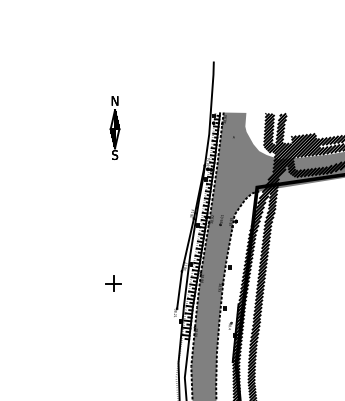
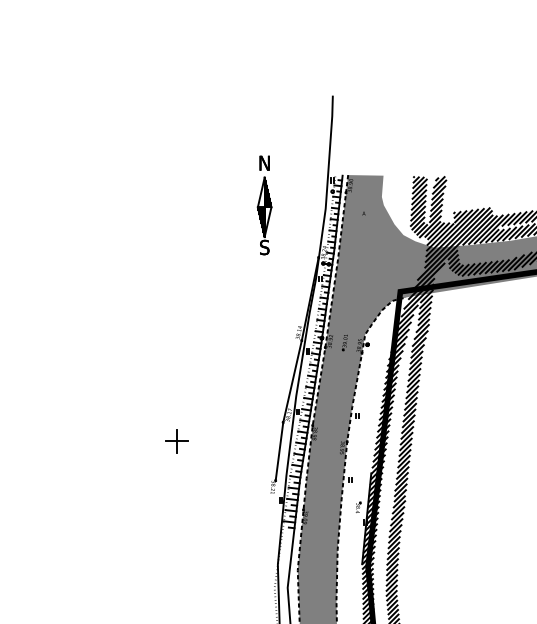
part: (114, 127) -> (263, 204), moved

